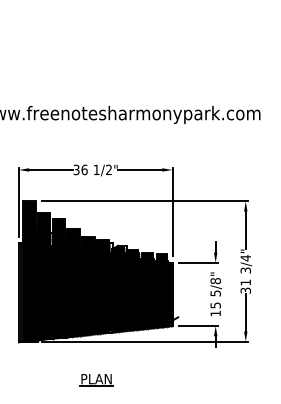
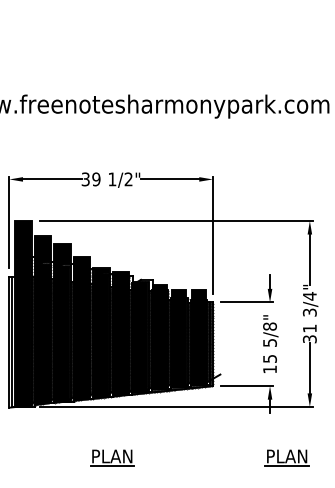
text: (84, 169) -> (96, 178), 36 -> 39
part: (228, 380) -> (286, 458), added

